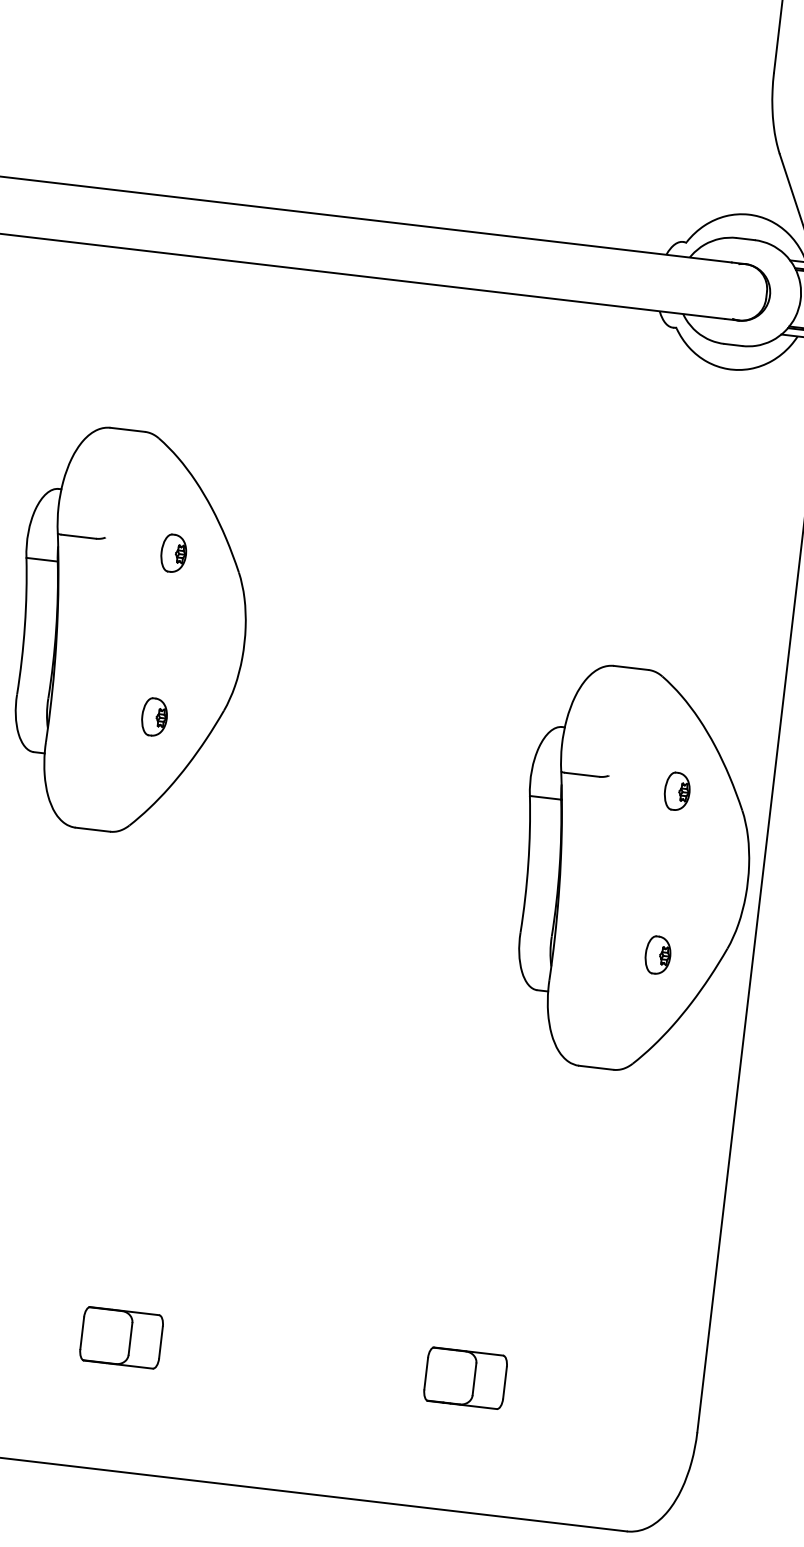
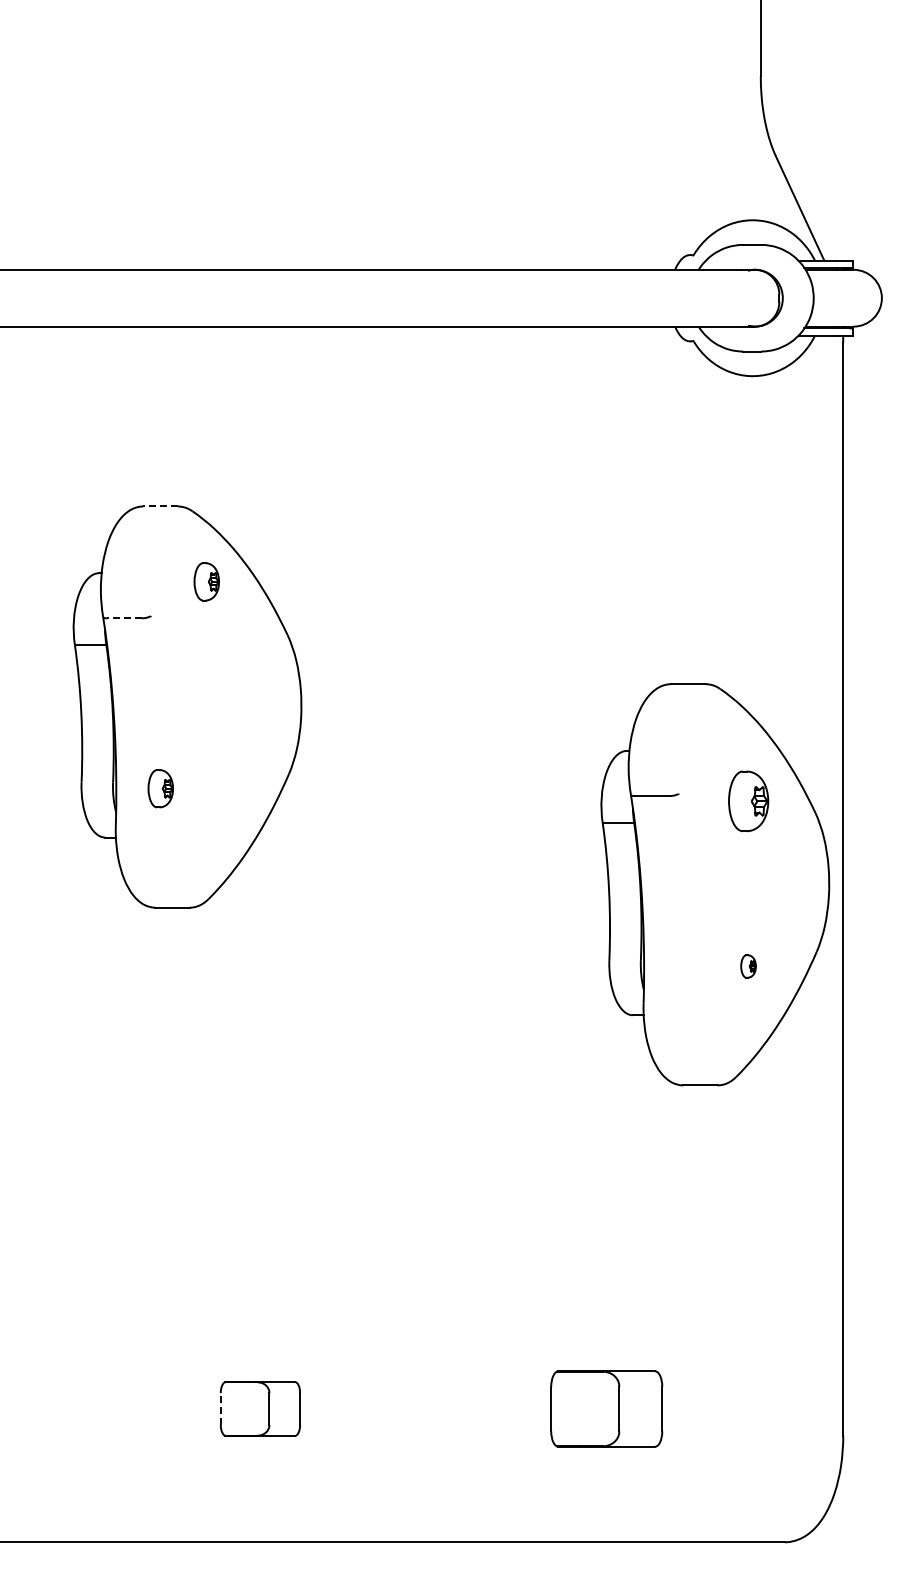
line: (127, 429) -> (160, 506), solid -> dashed
line: (77, 536) -> (123, 618), solid -> dashed
part: (173, 553) -> (206, 581), moved
part: (154, 716) -> (160, 788), moved
part: (677, 791) -> (748, 801), size x1.6
part: (657, 955) -> (748, 966), size x0.6
line: (81, 1333) -> (220, 1409), solid -> dashed
part: (465, 1377) -> (606, 1408), size x1.4

